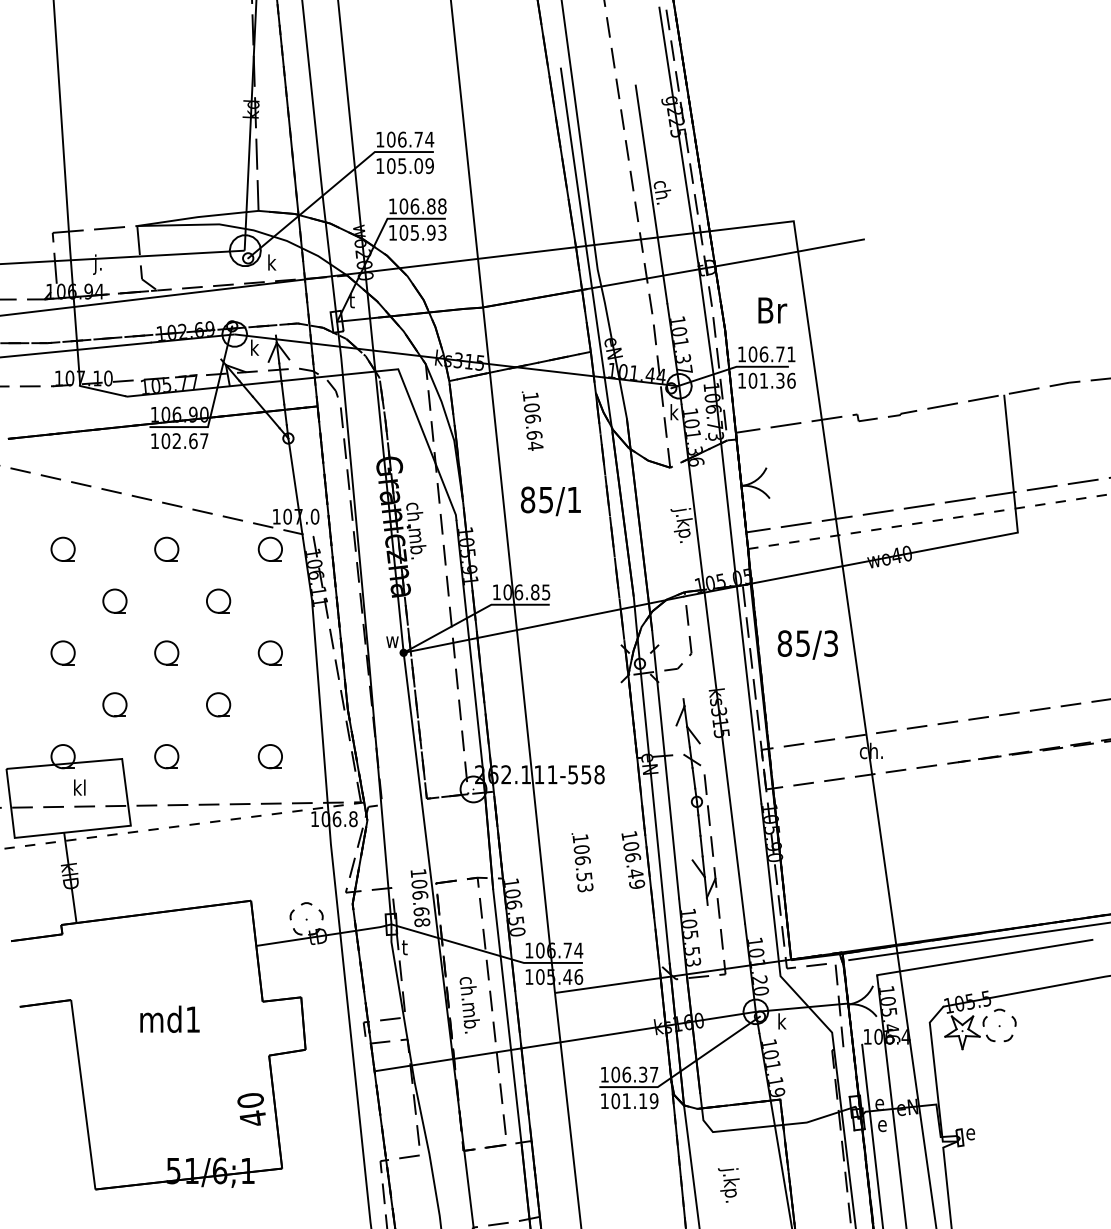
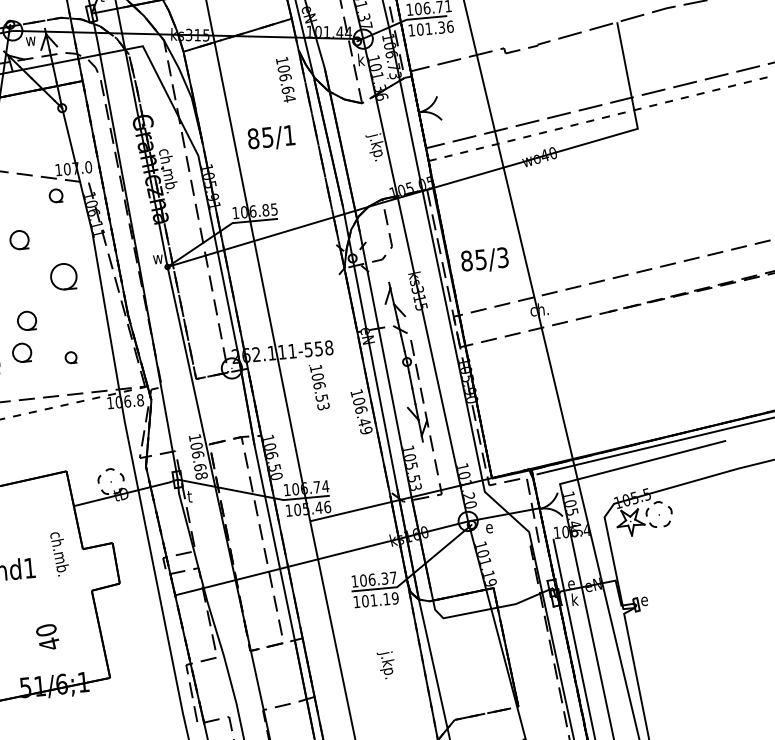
text: (256, 347) -> (30, 39), k -> w
text: (532, 420) -> (285, 78), moved
part: (269, 548) -> (55, 195), size x0.7
text: (807, 644) -> (484, 260), moved
part: (269, 652) -> (62, 276), size x1.4
part: (208, 744) -> (22, 352), added
part: (269, 756) -> (70, 357), size x0.6
text: (582, 862) -> (319, 387), moved
text: (469, 1005) -> (59, 554), moved
text: (781, 1021) -> (488, 527), k -> e
text: (251, 1109) -> (47, 637), moved
text: (882, 1123) -> (575, 599), e -> k
text: (728, 1185) -> (386, 665), moved

